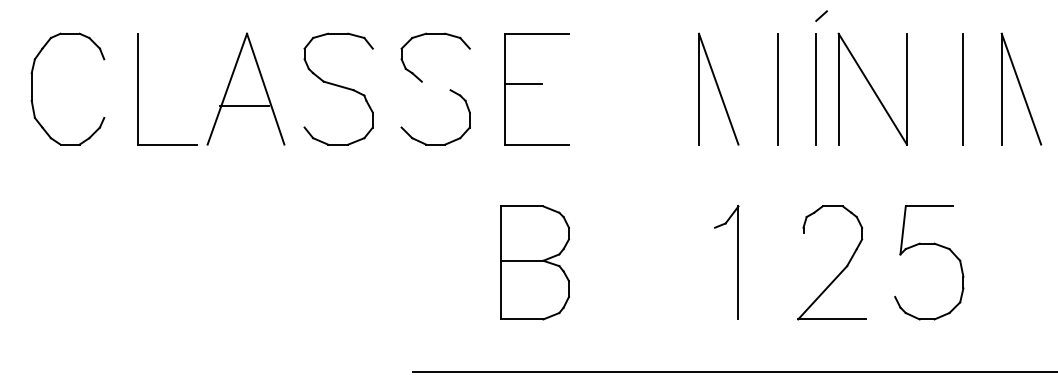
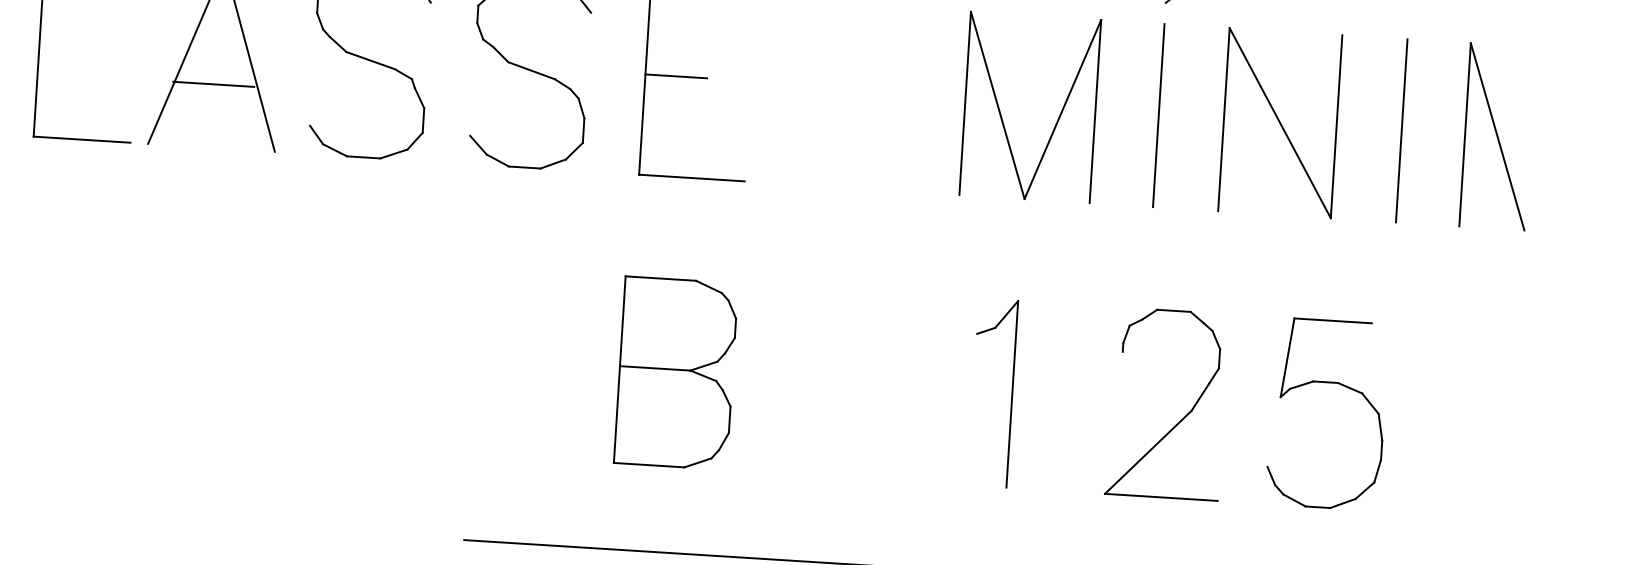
line: (435, 85) -> (530, 69), added
line: (757, 88) -> (1061, 108), added
part: (872, 88) -> (1279, 122), moved

